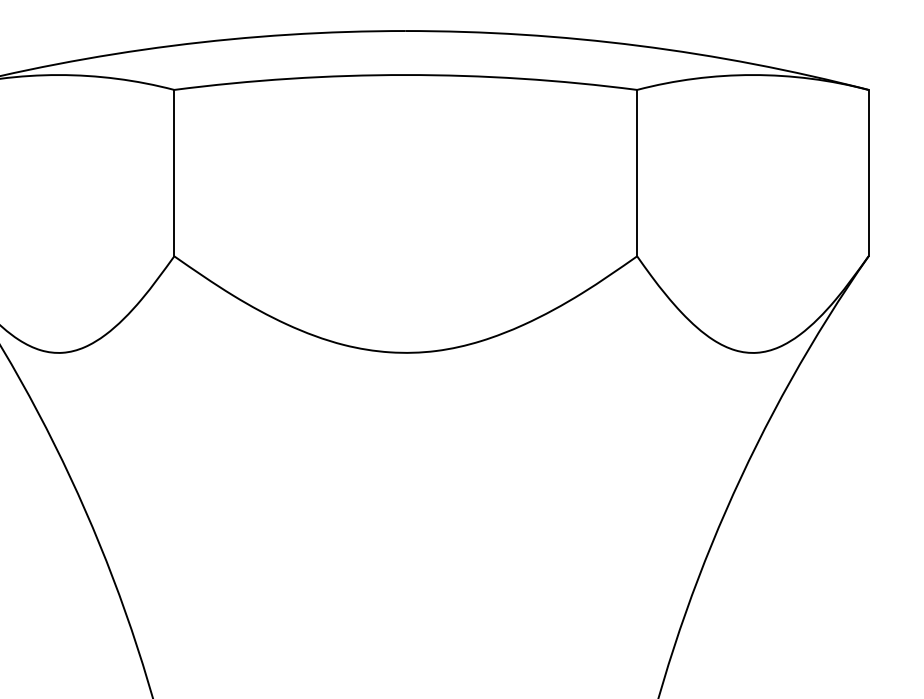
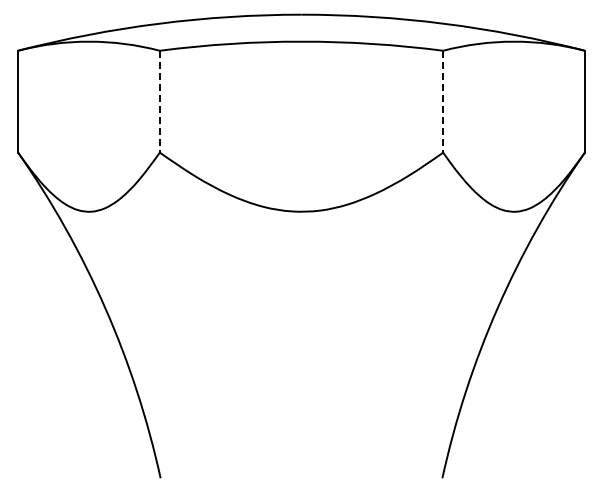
line: (173, 172) -> (159, 101), solid -> dashed
line: (637, 172) -> (443, 101), solid -> dashed

